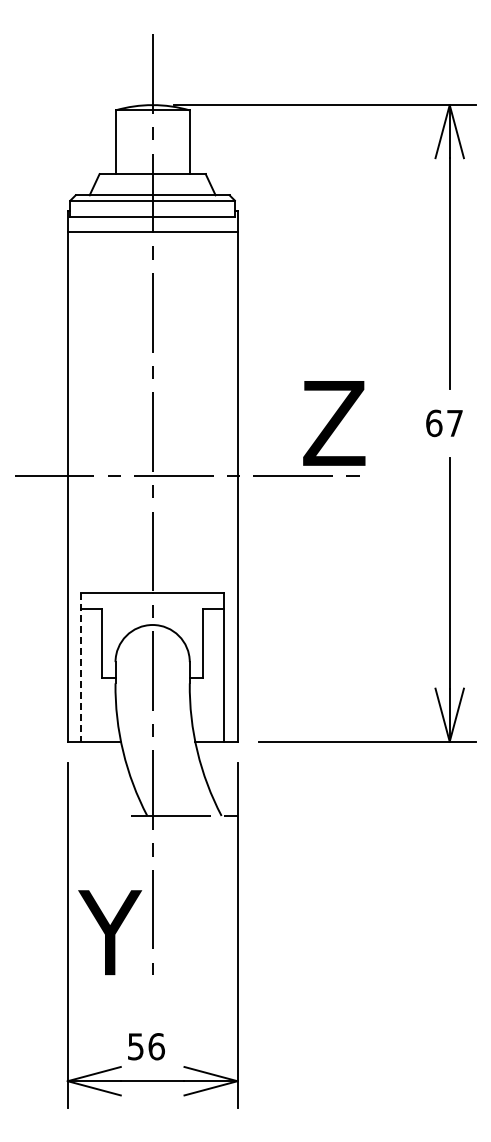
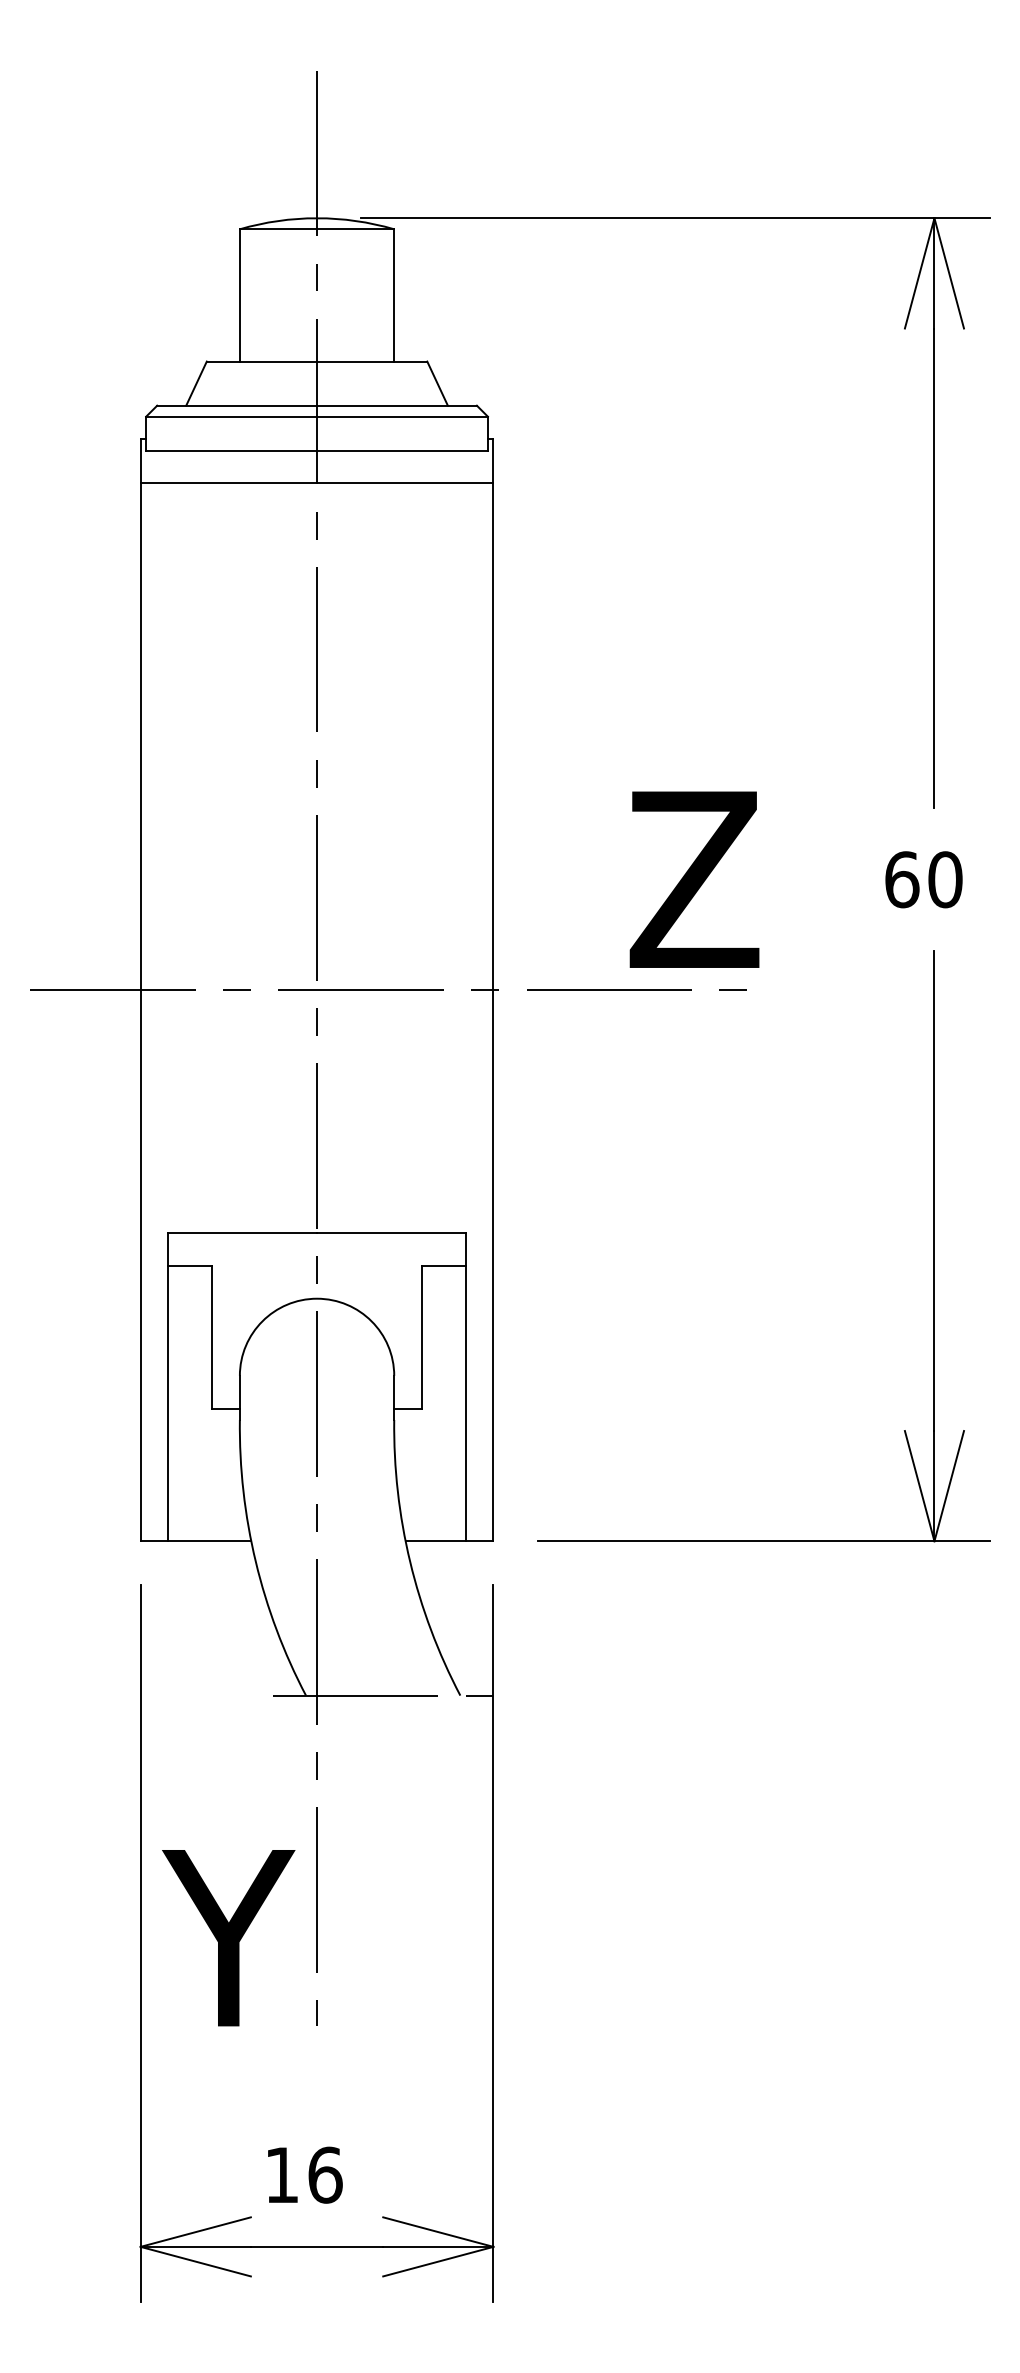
text: (454, 423) -> (944, 879), 67 -> 60
line: (81, 667) -> (169, 1387), dashed -> solid
text: (135, 1046) -> (281, 2174), 56 -> 16

